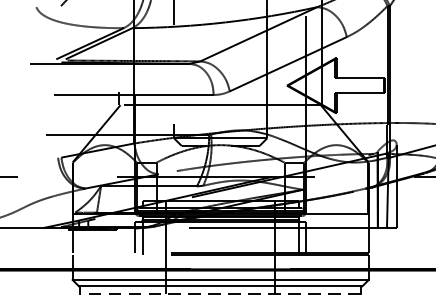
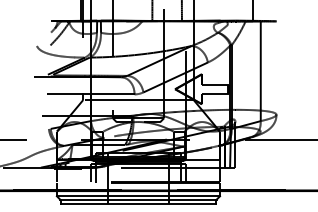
line: (218, 294) -> (137, 204), dashed -> solid

